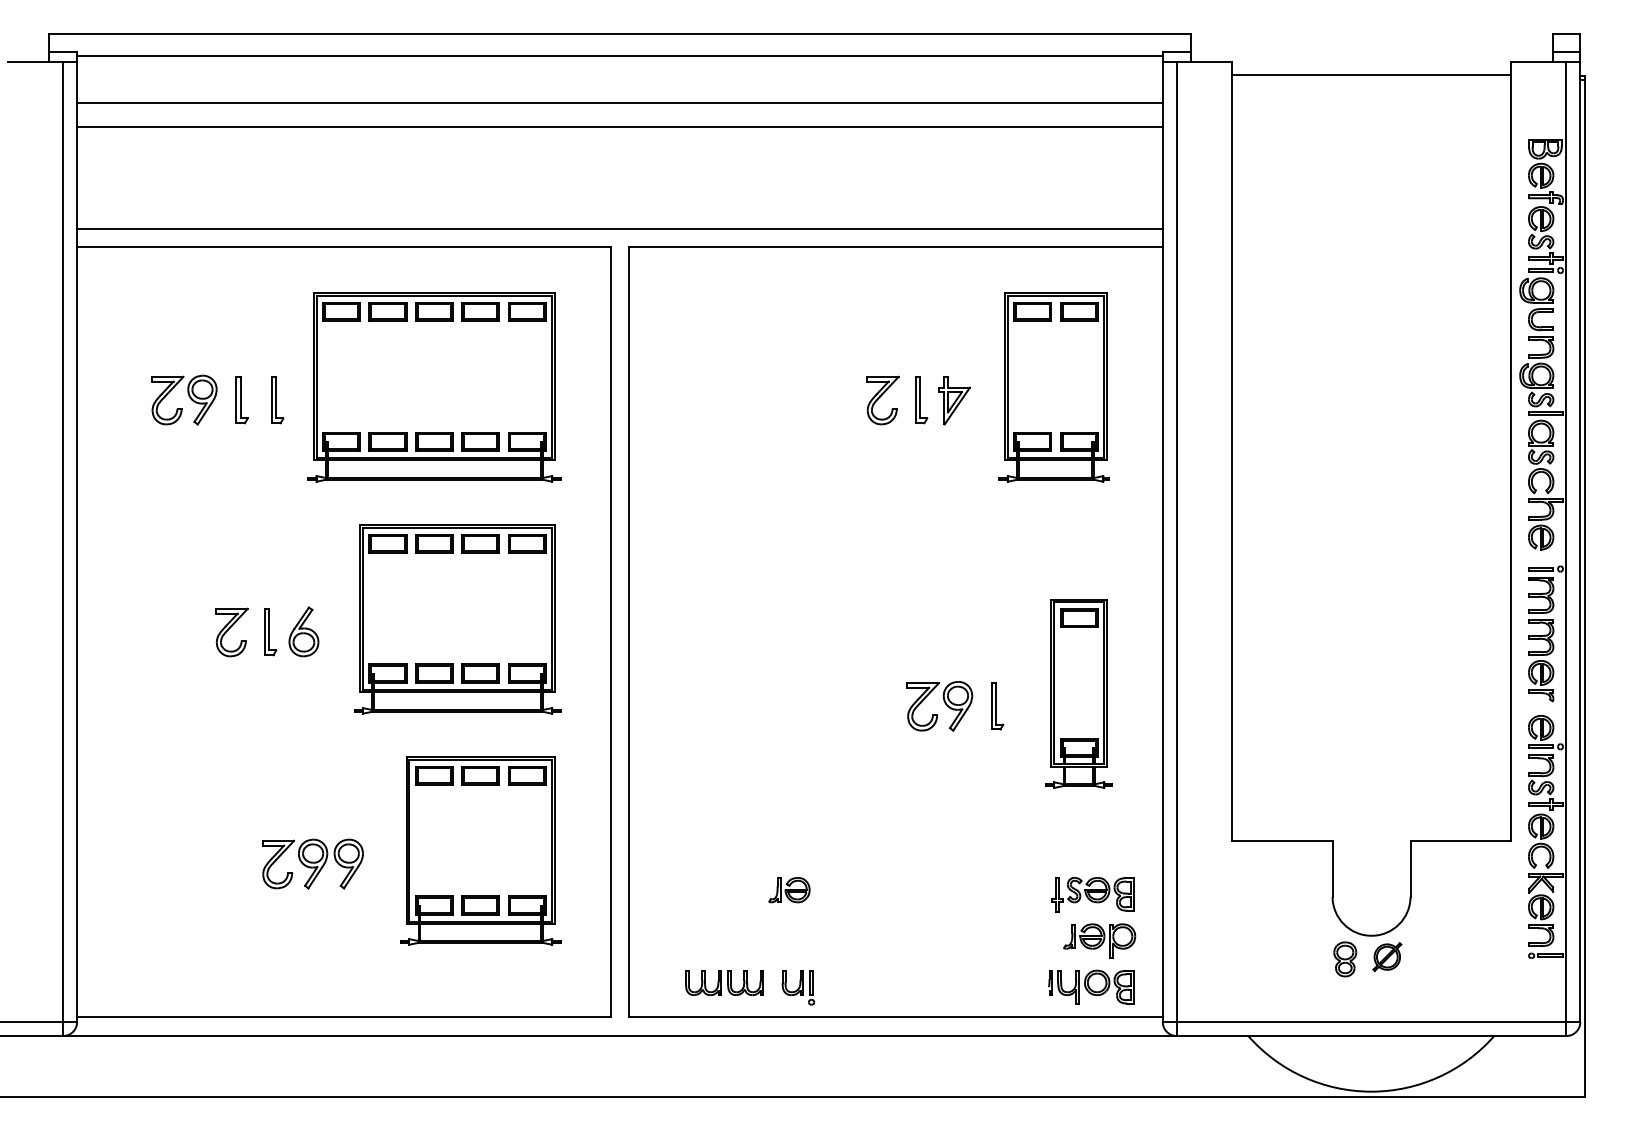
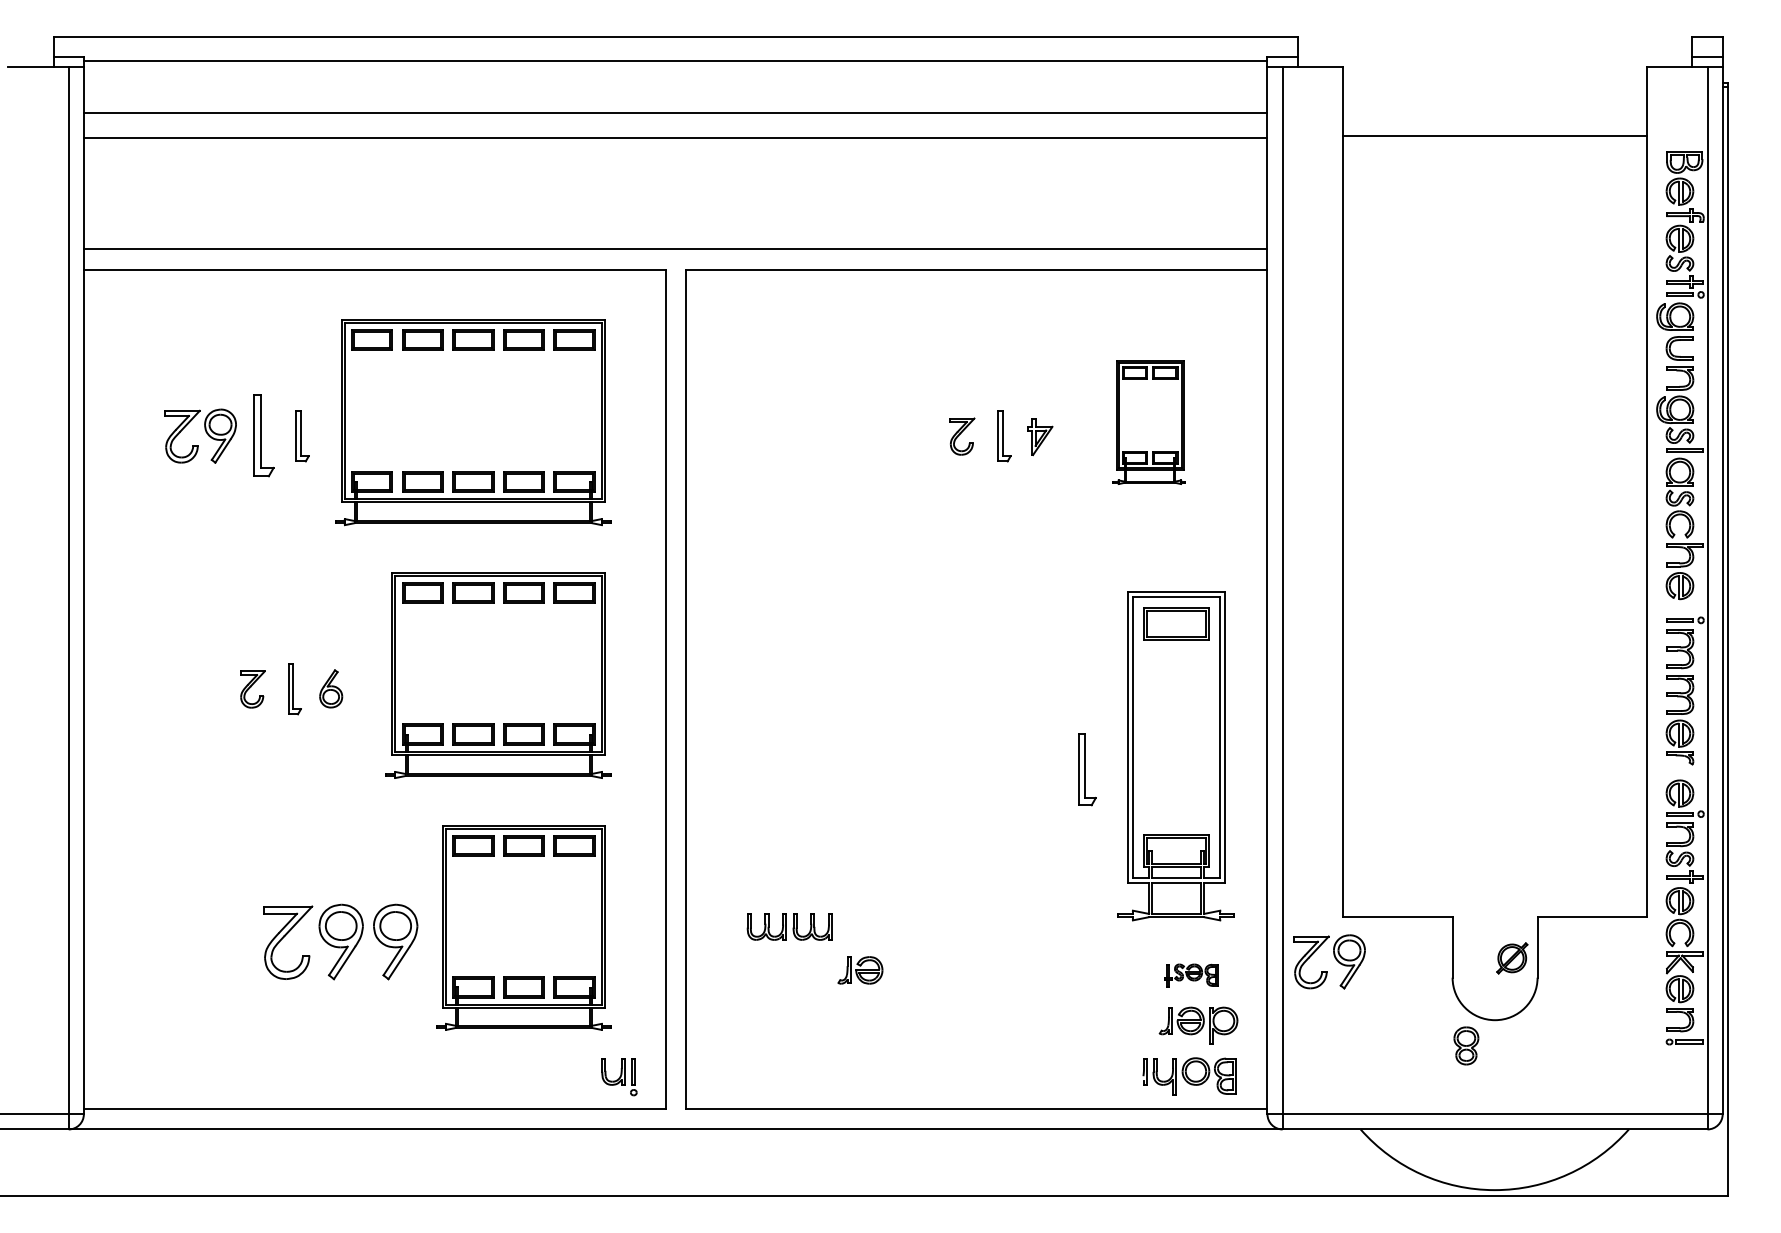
line: (1371, 75) -> (1495, 135), moved
part: (1053, 387) -> (1148, 422), size x0.6
part: (241, 400) -> (263, 436), size x1.6
part: (882, 400) -> (961, 436), size x0.7
part: (954, 400) -> (1040, 436), size x0.7
part: (303, 631) -> (330, 688), size x0.7
part: (231, 632) -> (252, 689), size x0.7
part: (1078, 693) -> (1175, 756), size x1.6
part: (939, 706) -> (1329, 962), moved
part: (997, 706) -> (1087, 770), size x1.4
part: (312, 863) -> (340, 941), size x1.4
part: (1092, 894) -> (1190, 975), size x0.6
part: (1387, 957) -> (1512, 958), moved
part: (724, 983) -> (789, 927), moved
part: (798, 987) -> (619, 1076), moved

